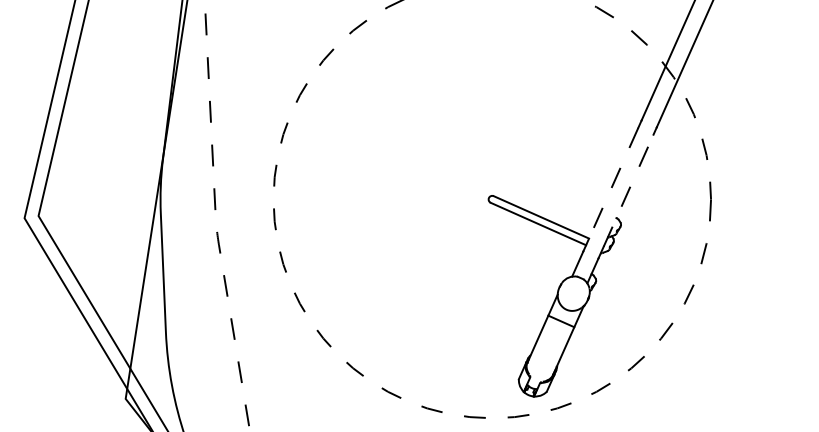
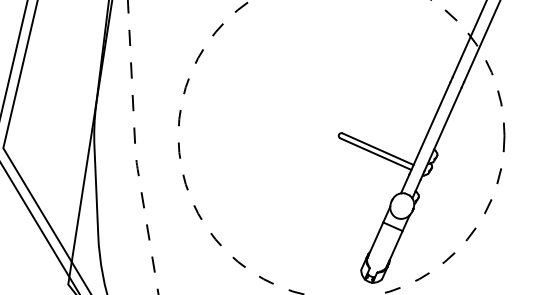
line: (613, 184) -> (431, 124), dashed -> solid
line: (628, 190) -> (443, 129), dashed -> solid

